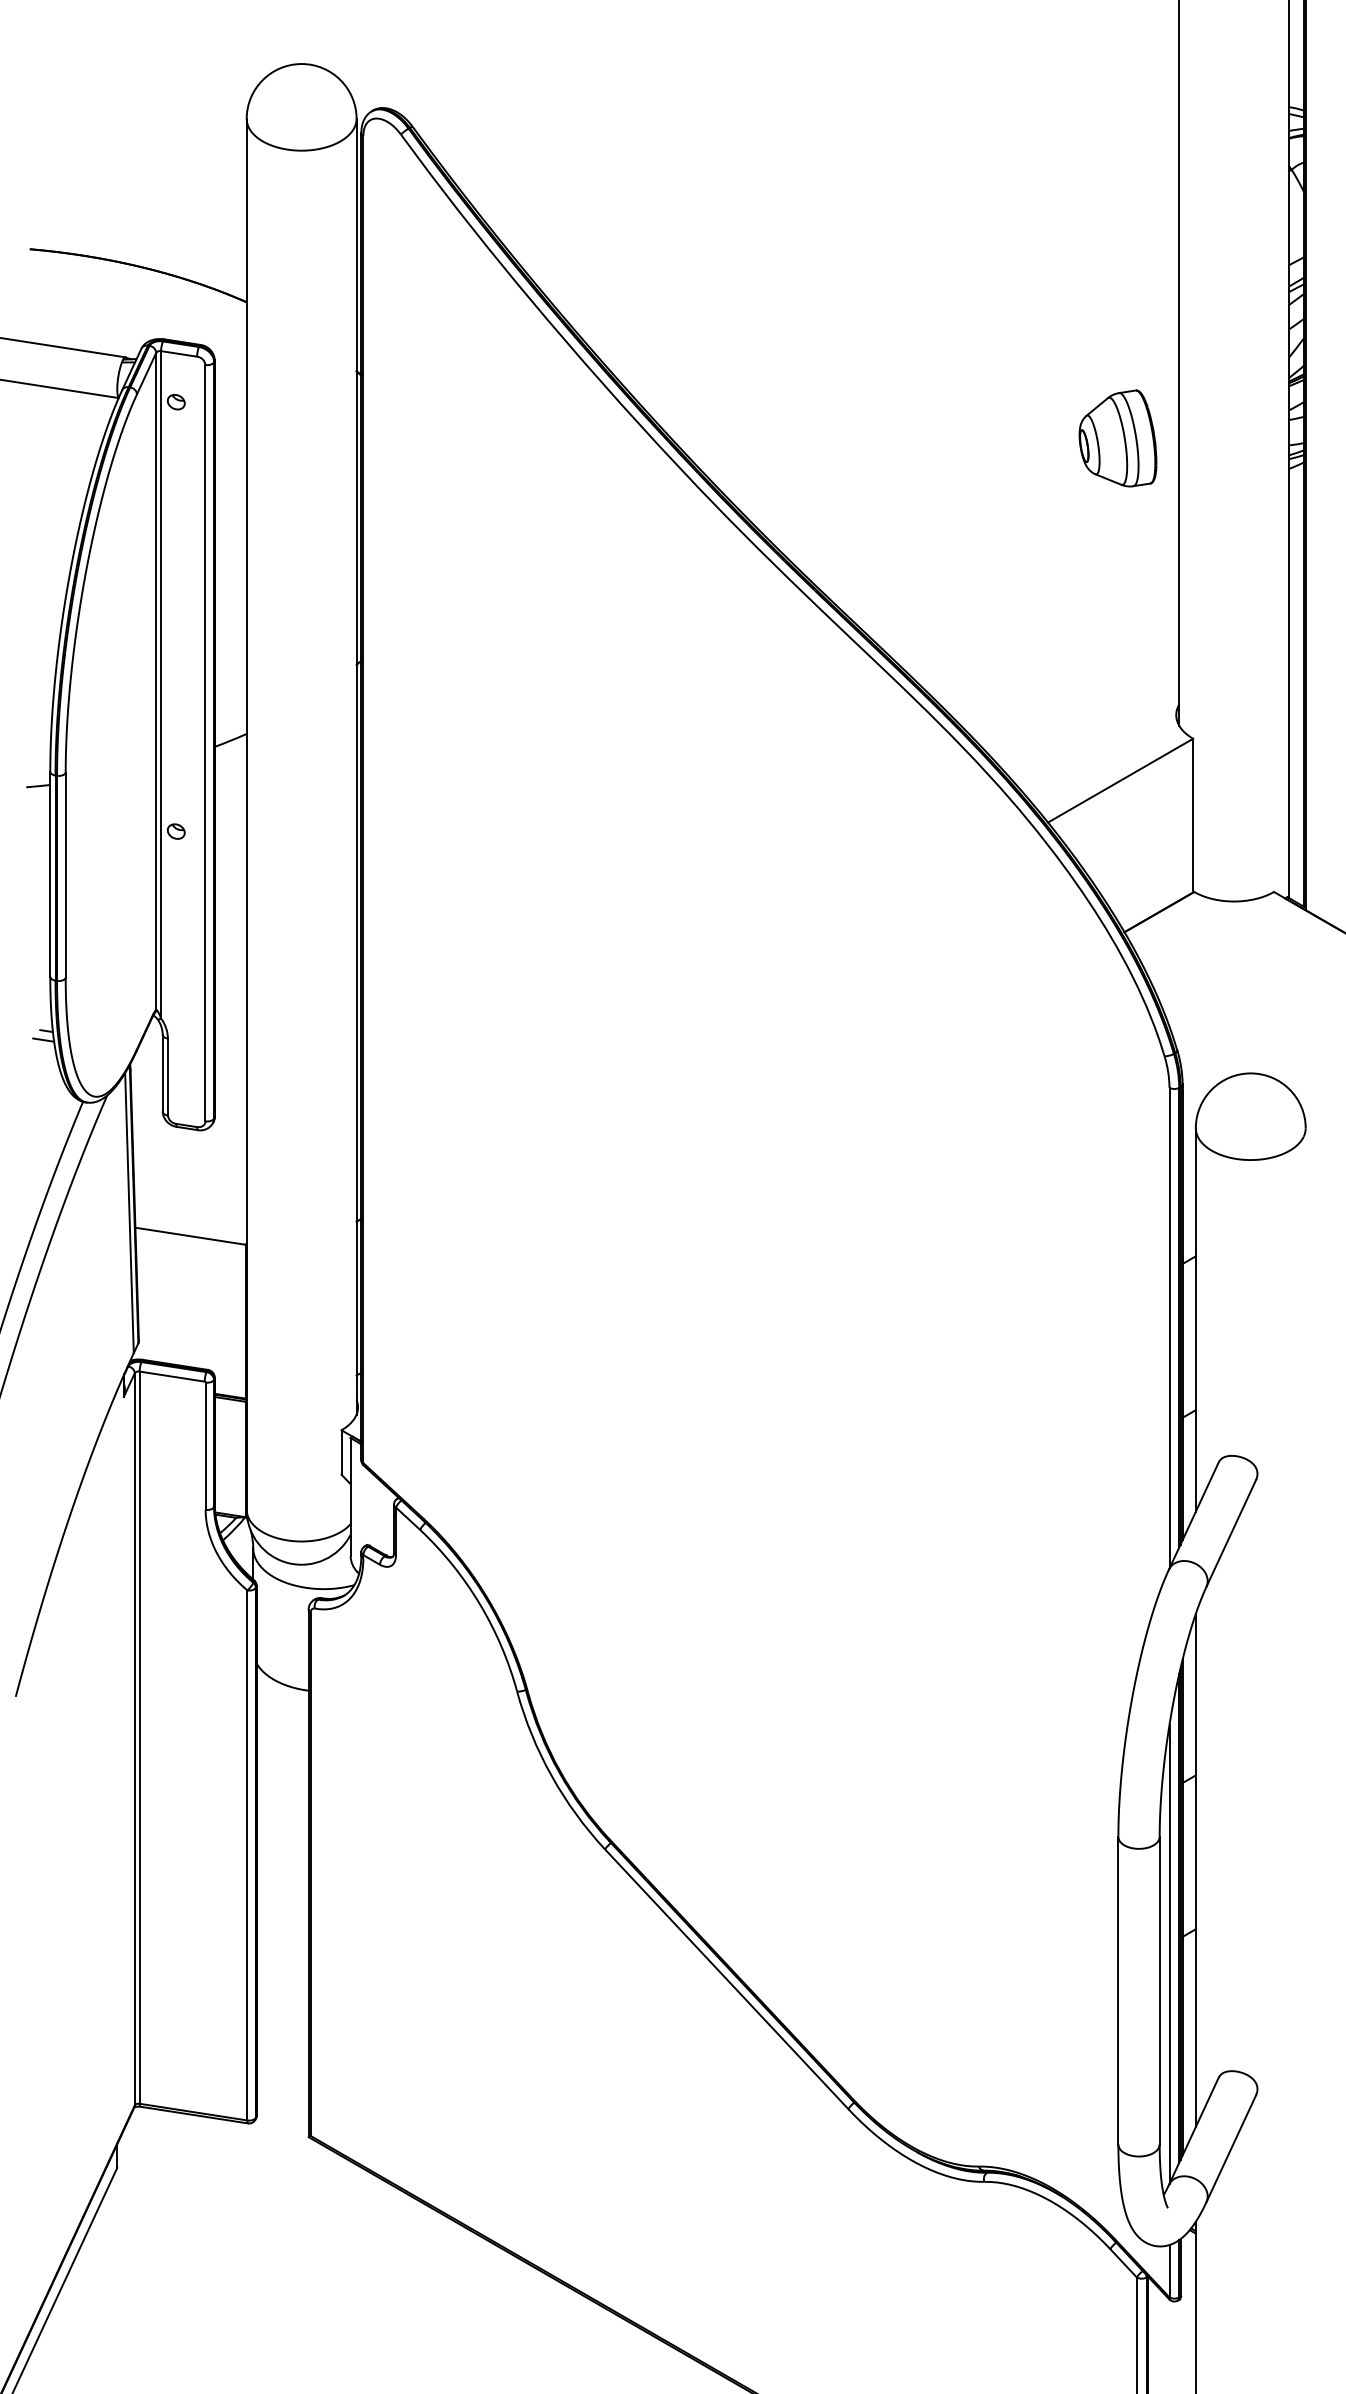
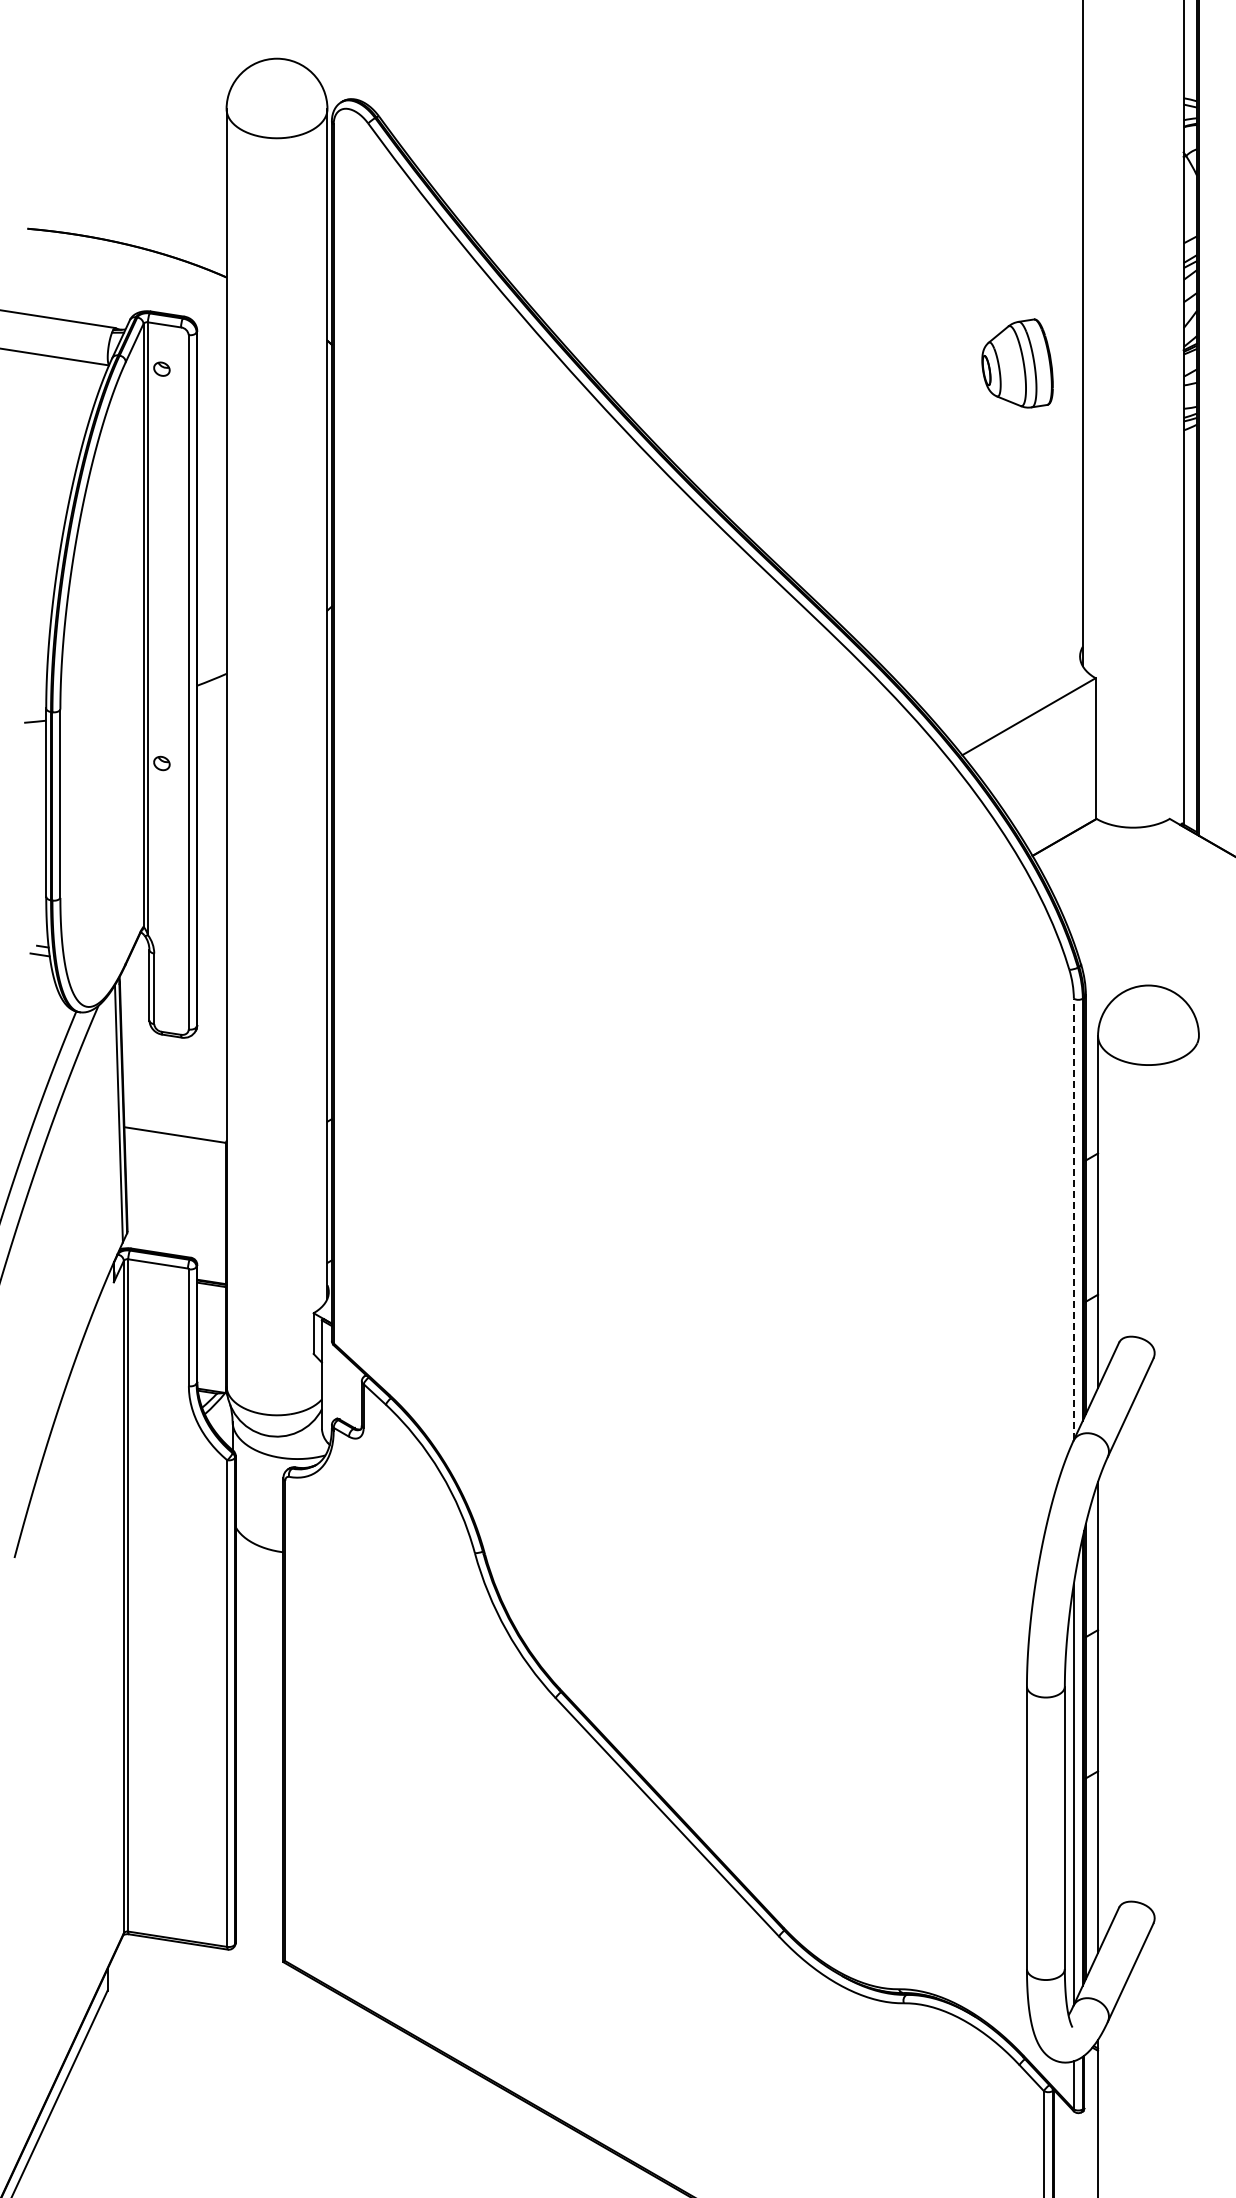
part: (1117, 438) -> (1017, 363), moved
line: (1169, 1328) -> (1073, 1219), solid -> dashed

